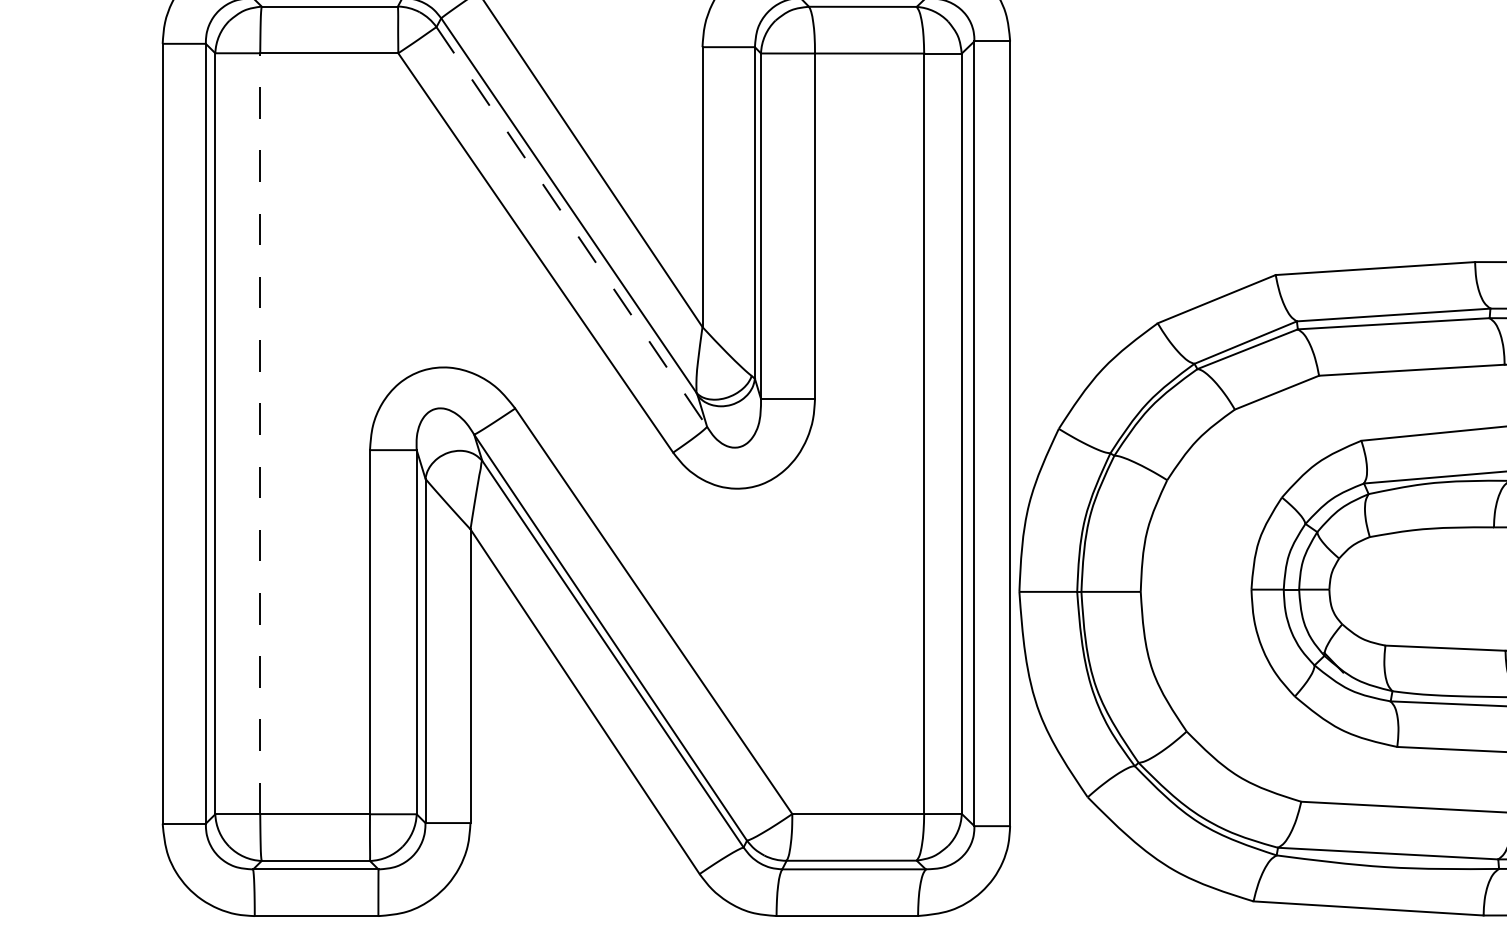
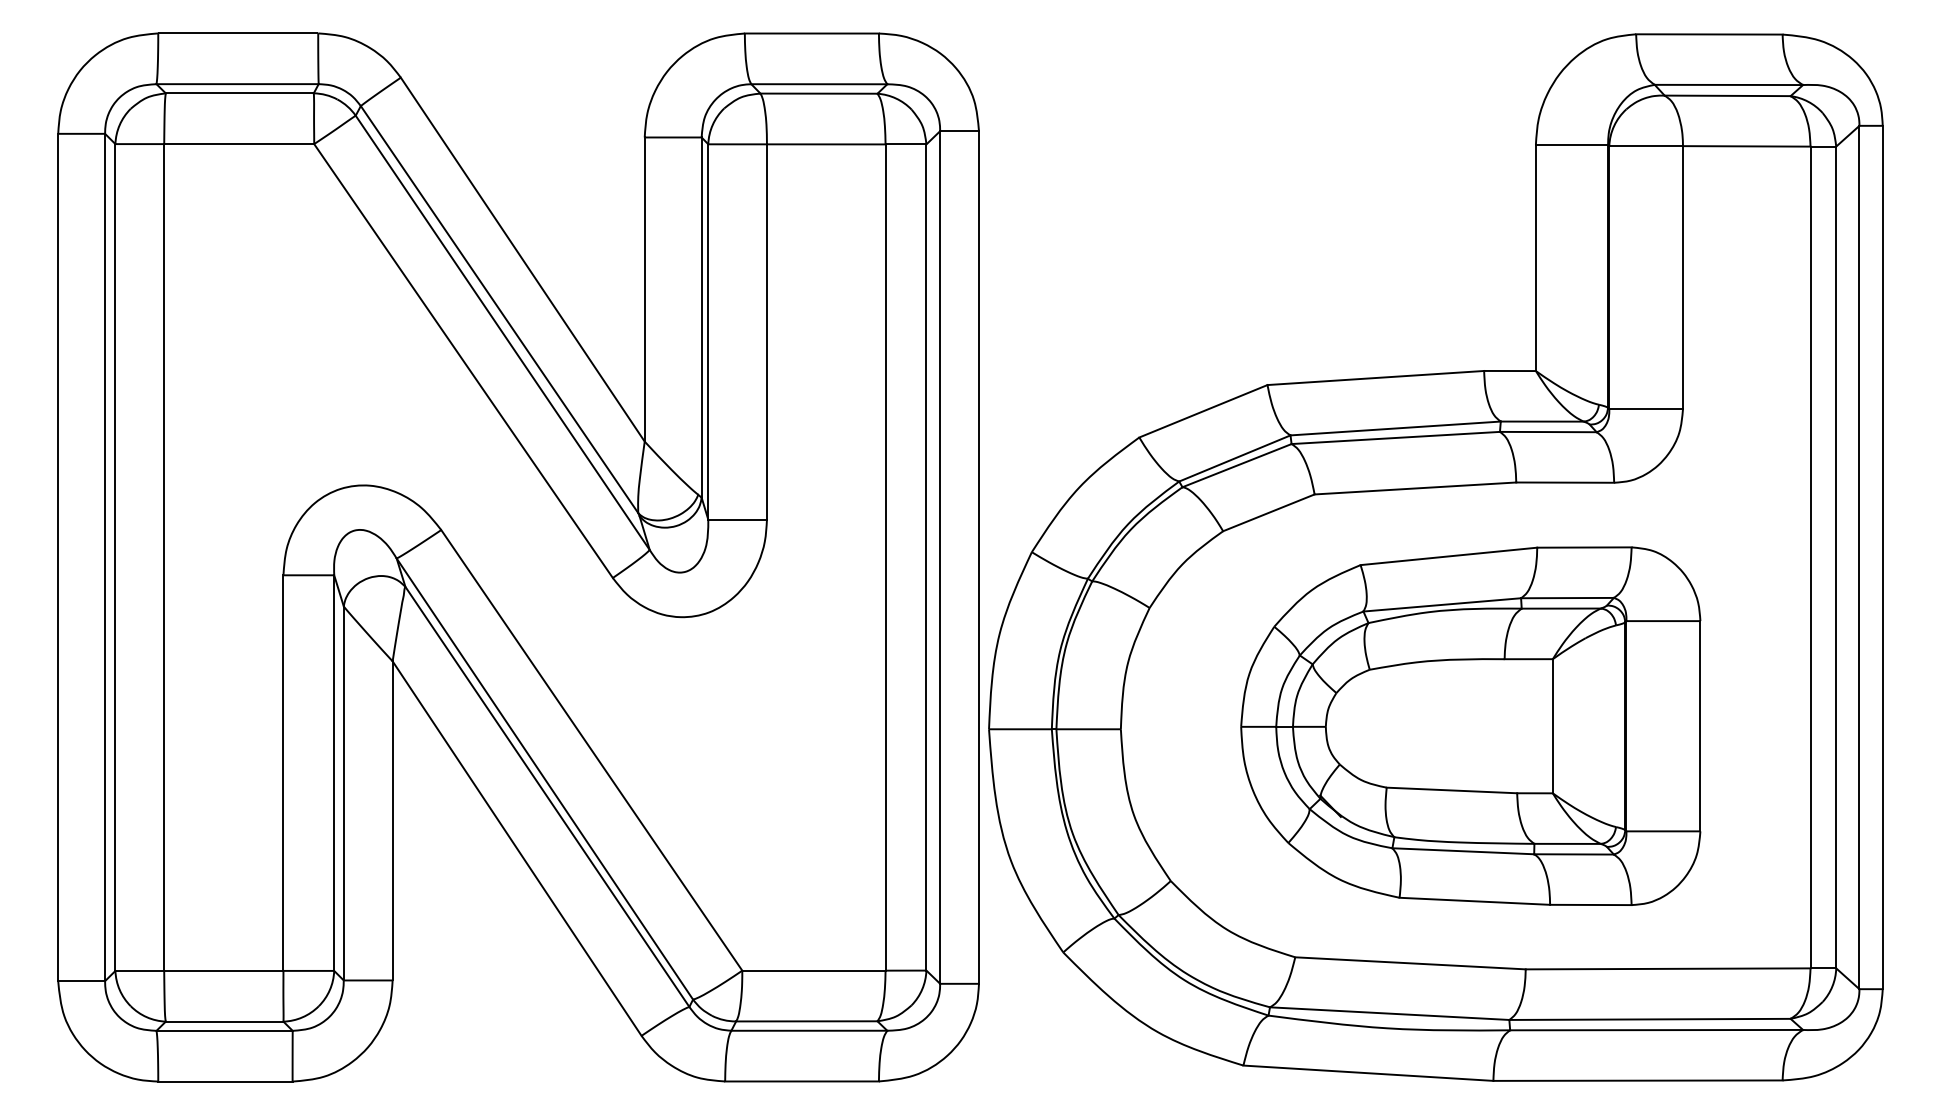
line: (572, 227) -> (503, 333), dashed -> solid
line: (260, 433) -> (164, 557), dashed -> solid

